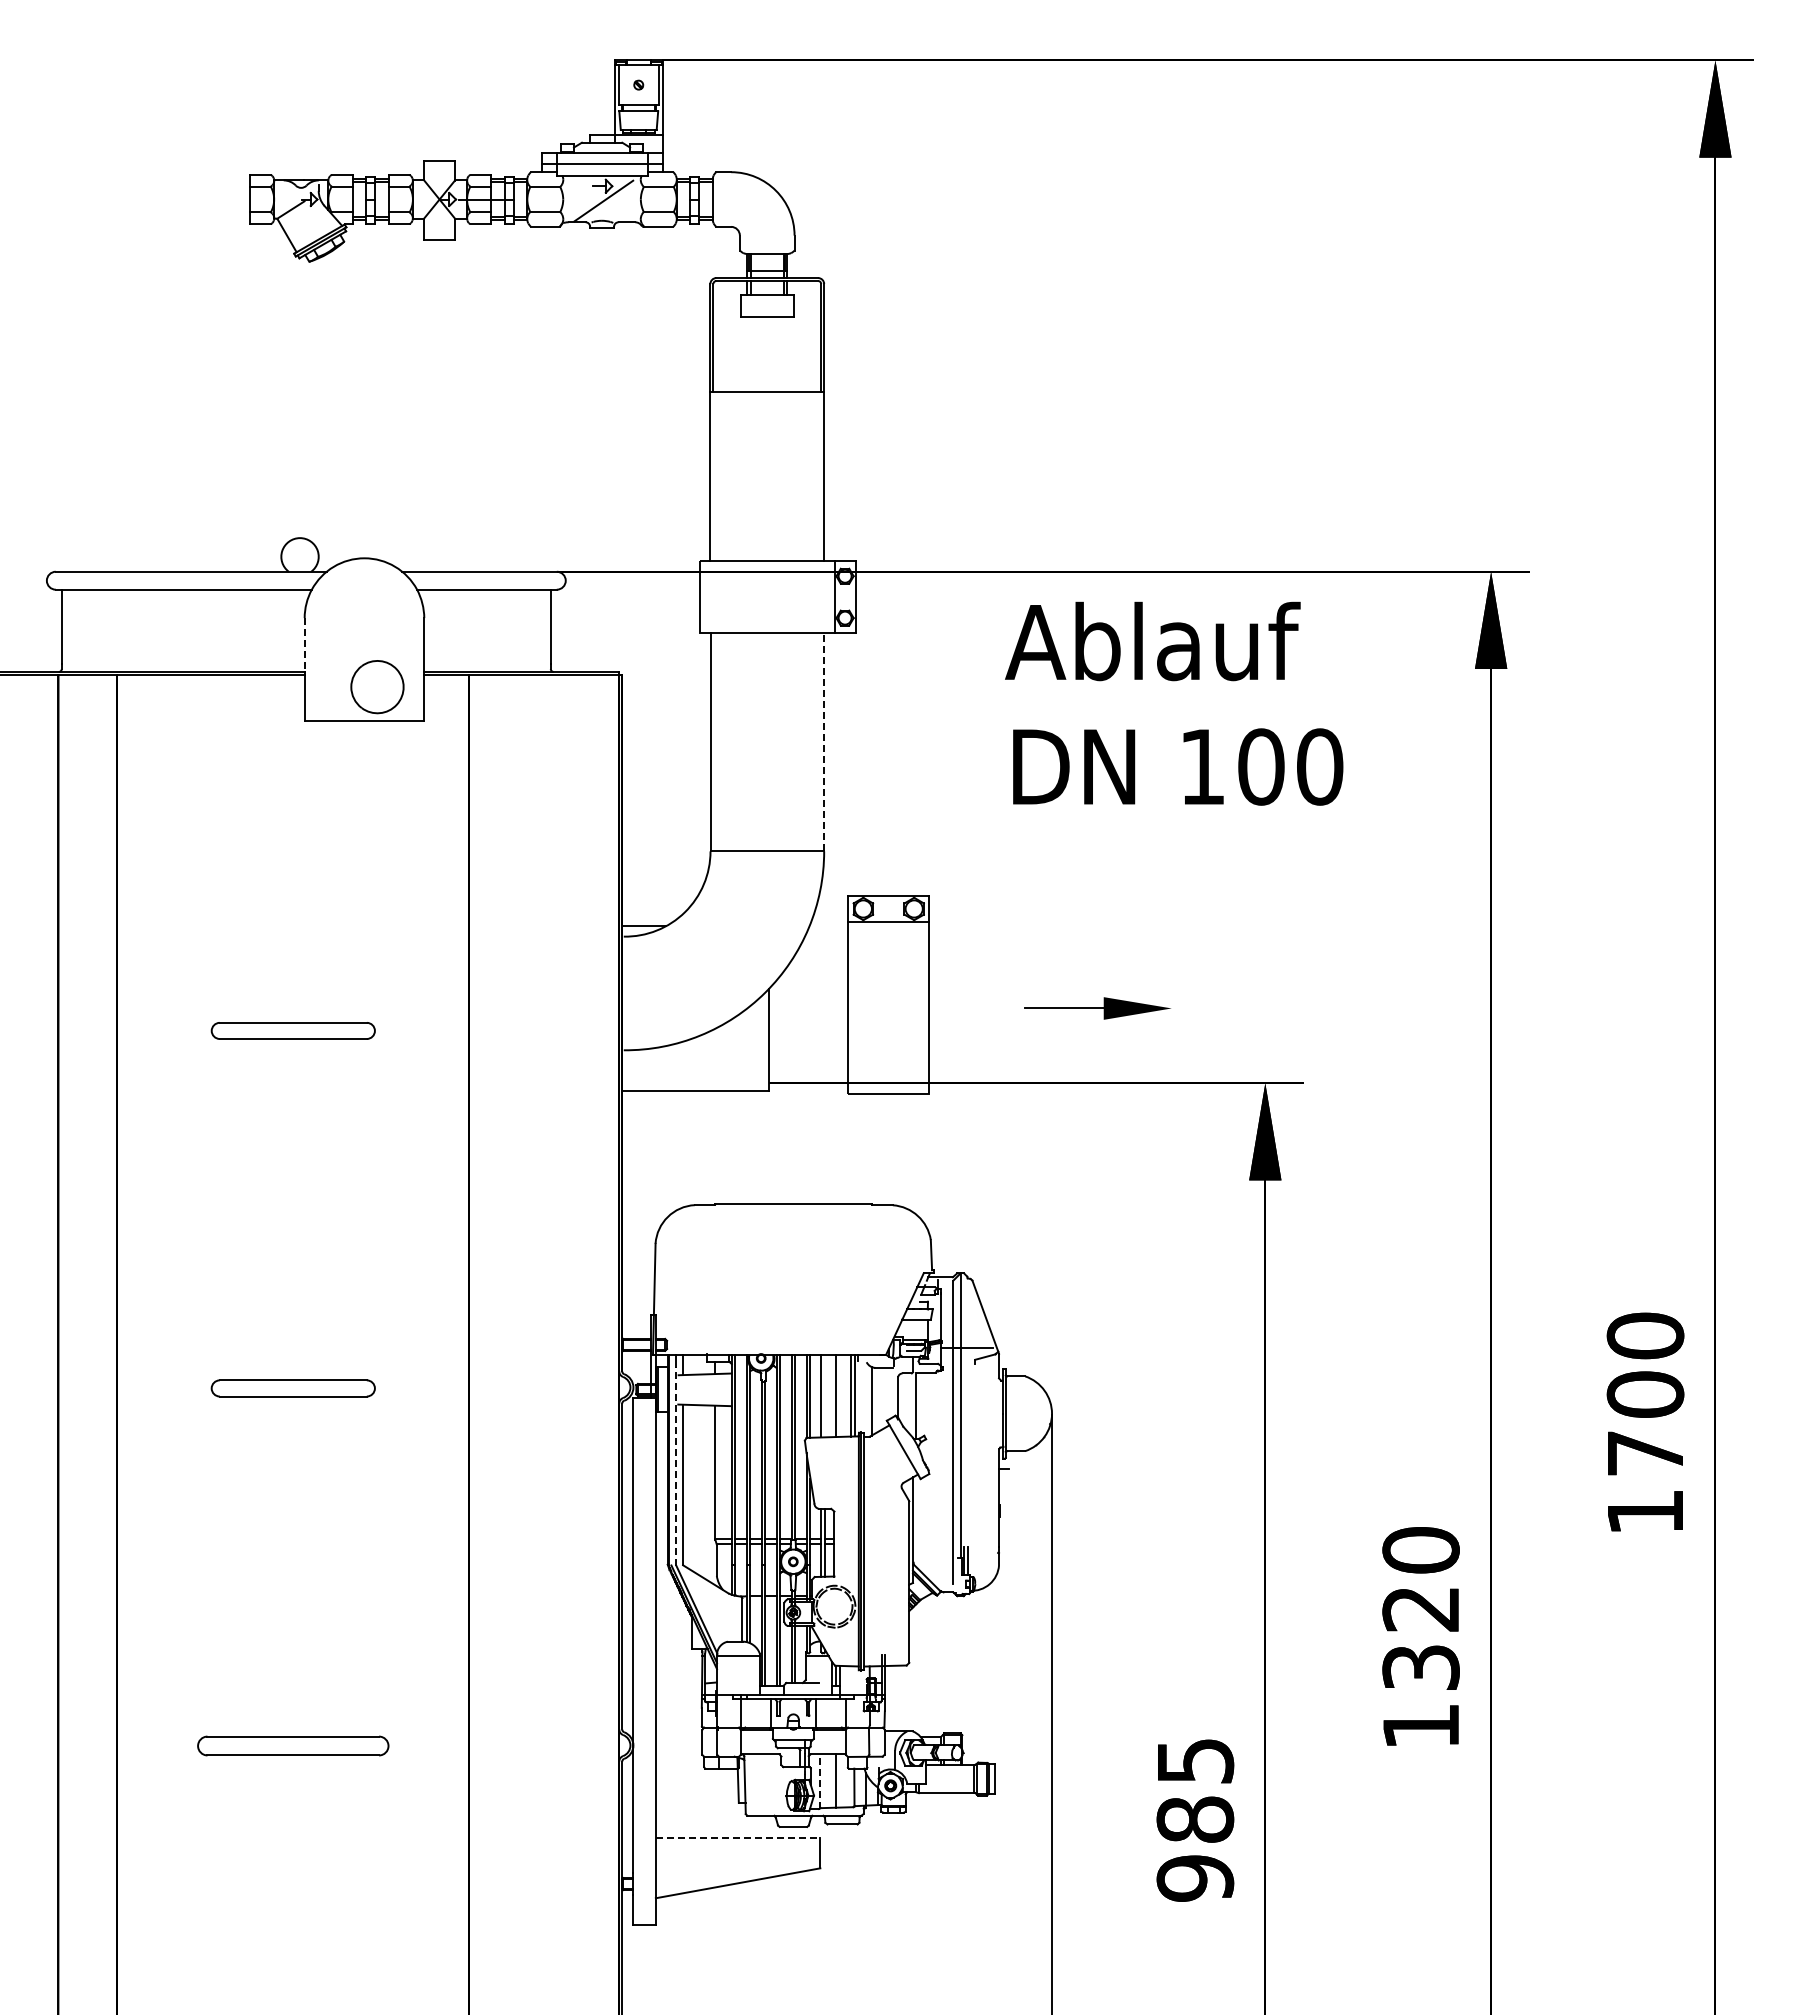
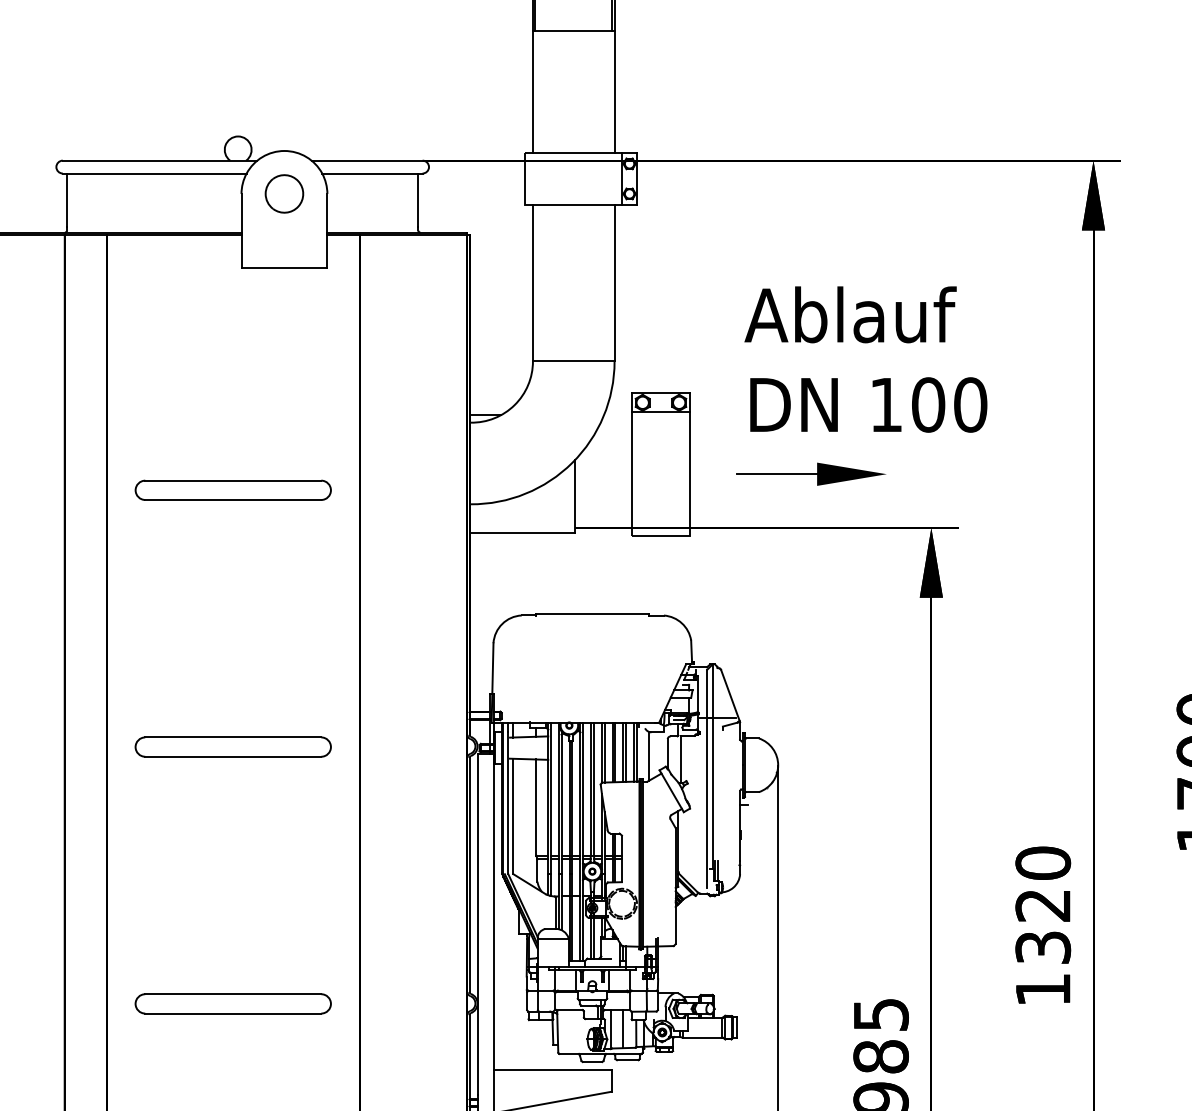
line: (304, 645) -> (241, 213), dashed -> solid
part: (377, 687) -> (284, 194), moved
text: (1174, 703) -> (866, 359), moved
line: (824, 741) -> (614, 282), dashed -> solid
part: (1097, 1008) -> (810, 474), size x1.43
part: (293, 1030) -> (233, 490), size x1.67
part: (293, 1388) -> (233, 747), size x1.67
line: (825, 1395) -> (615, 752), added
line: (840, 1395) -> (626, 752), added
line: (676, 1465) -> (508, 802), dashed -> solid
part: (293, 1745) -> (233, 1003), size x1.43
line: (819, 1781) -> (611, 1029), dashed -> solid
line: (738, 1838) -> (553, 1070), dashed -> solid

